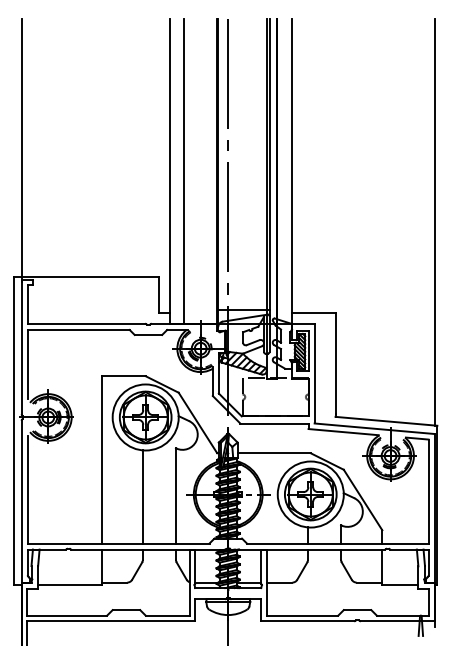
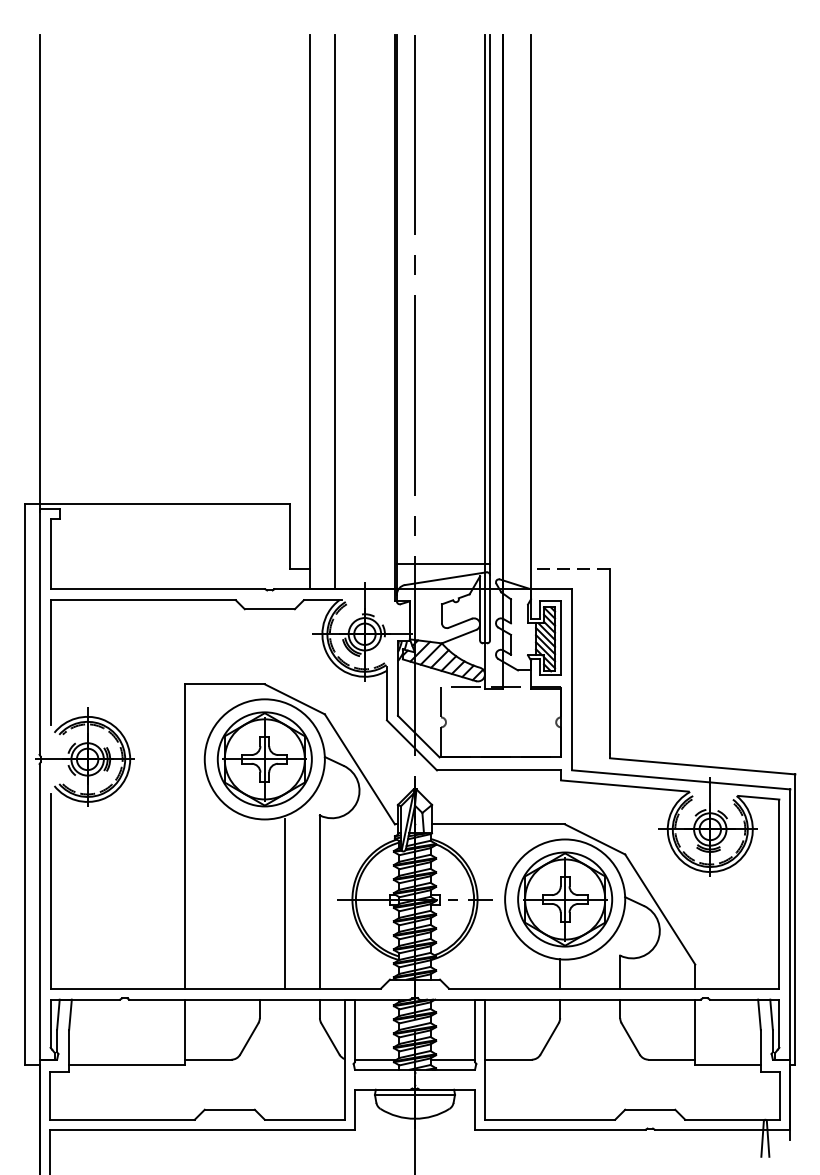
line: (434, 222) -> (790, 404), removed
line: (313, 312) -> (570, 568), solid -> dashed
line: (142, 496) -> (284, 903), moved

